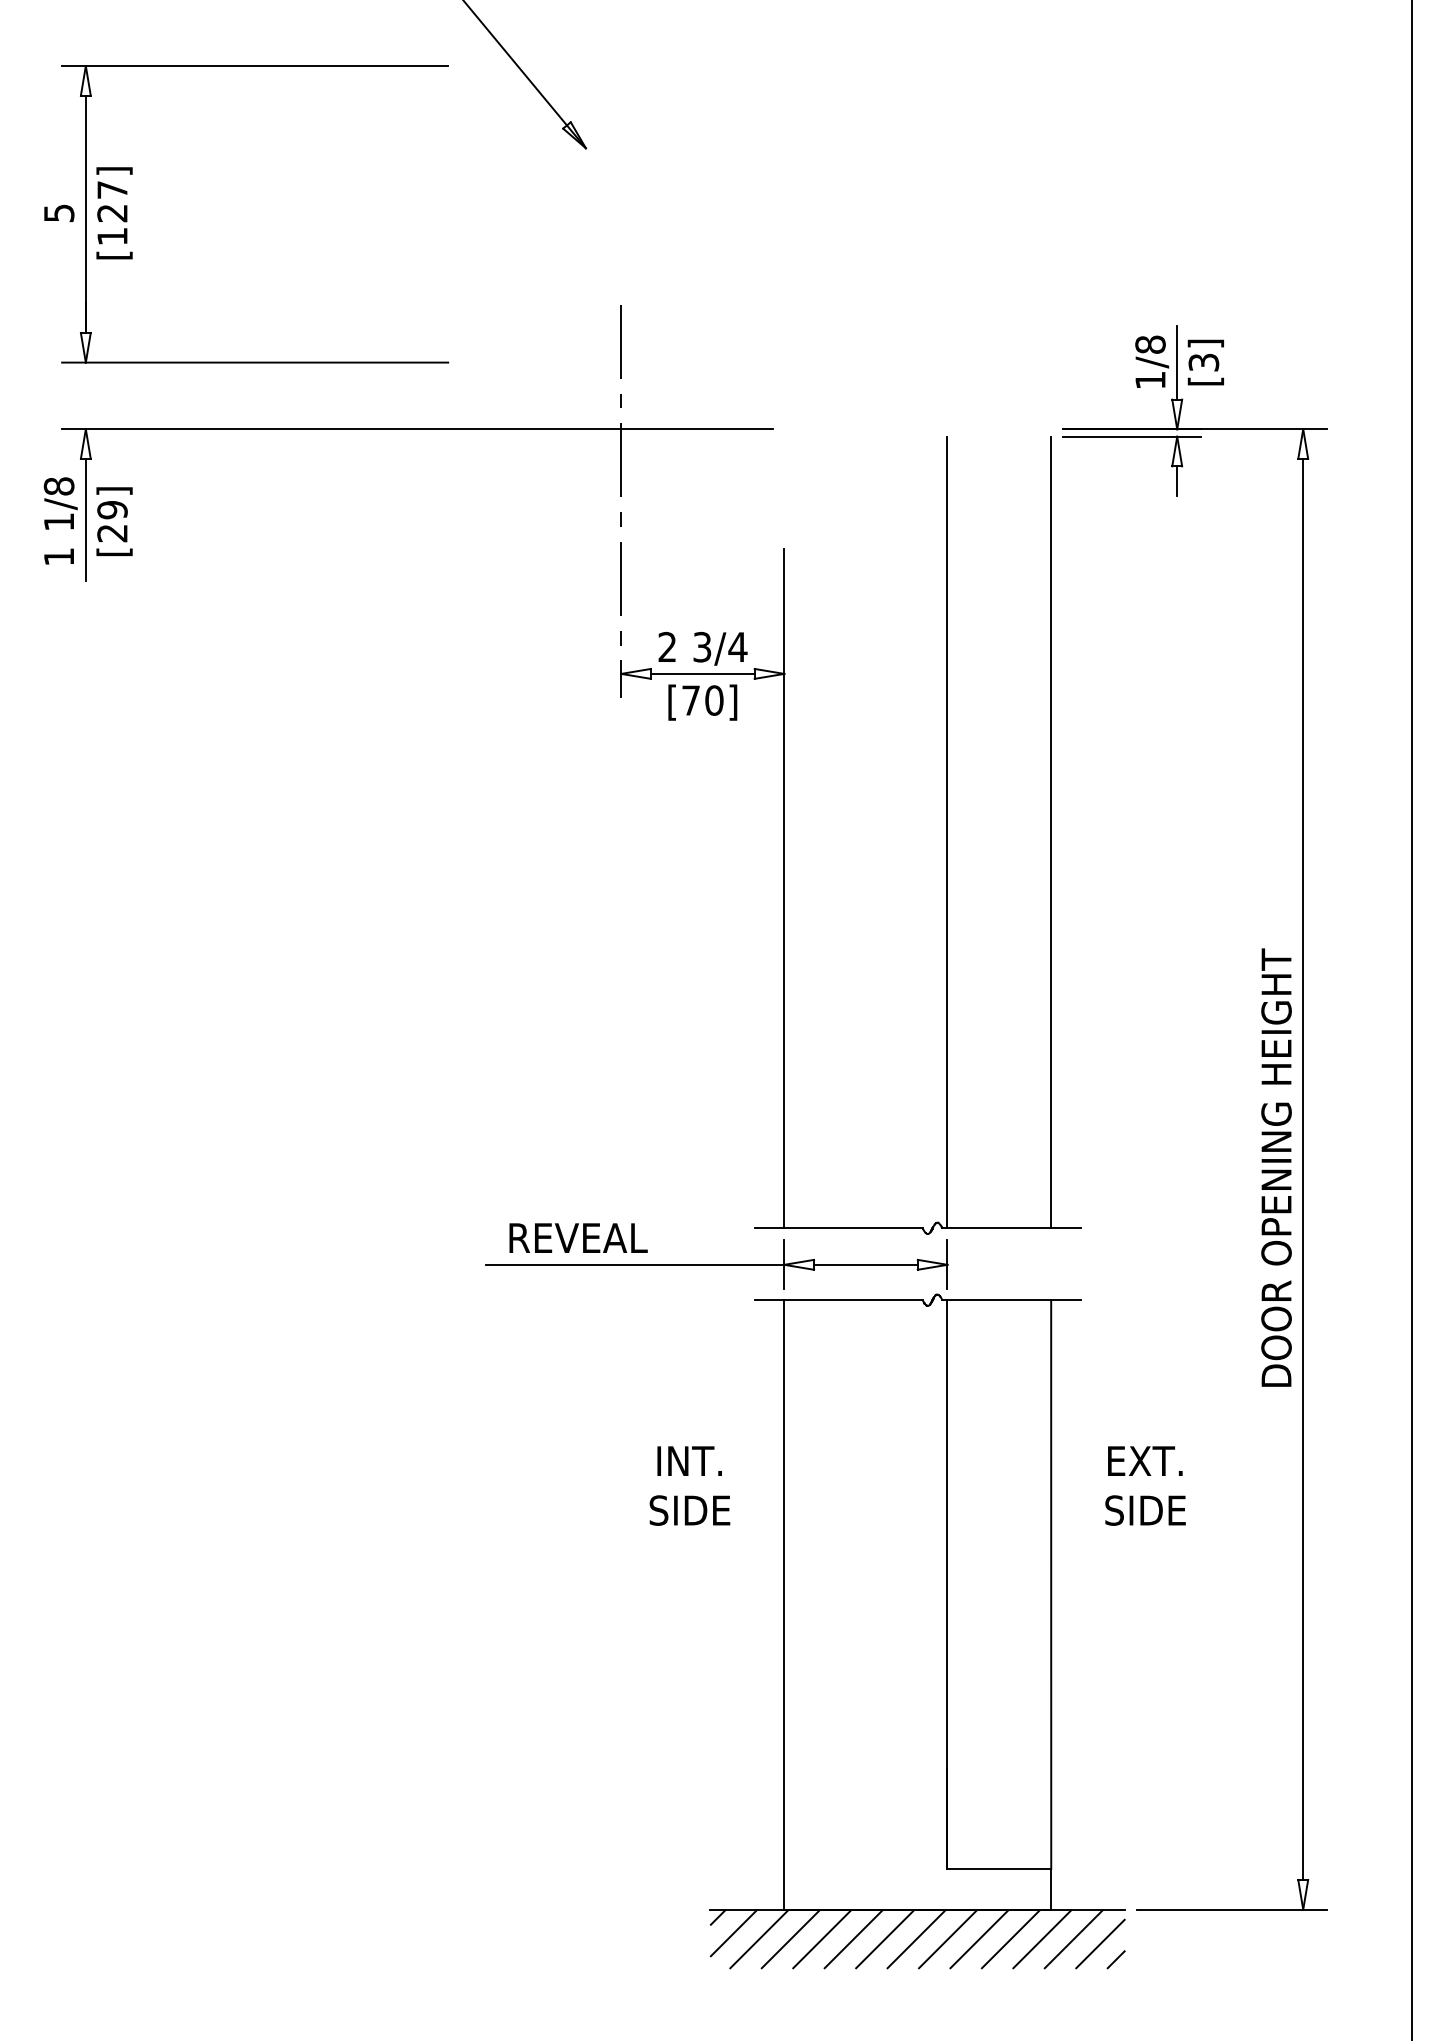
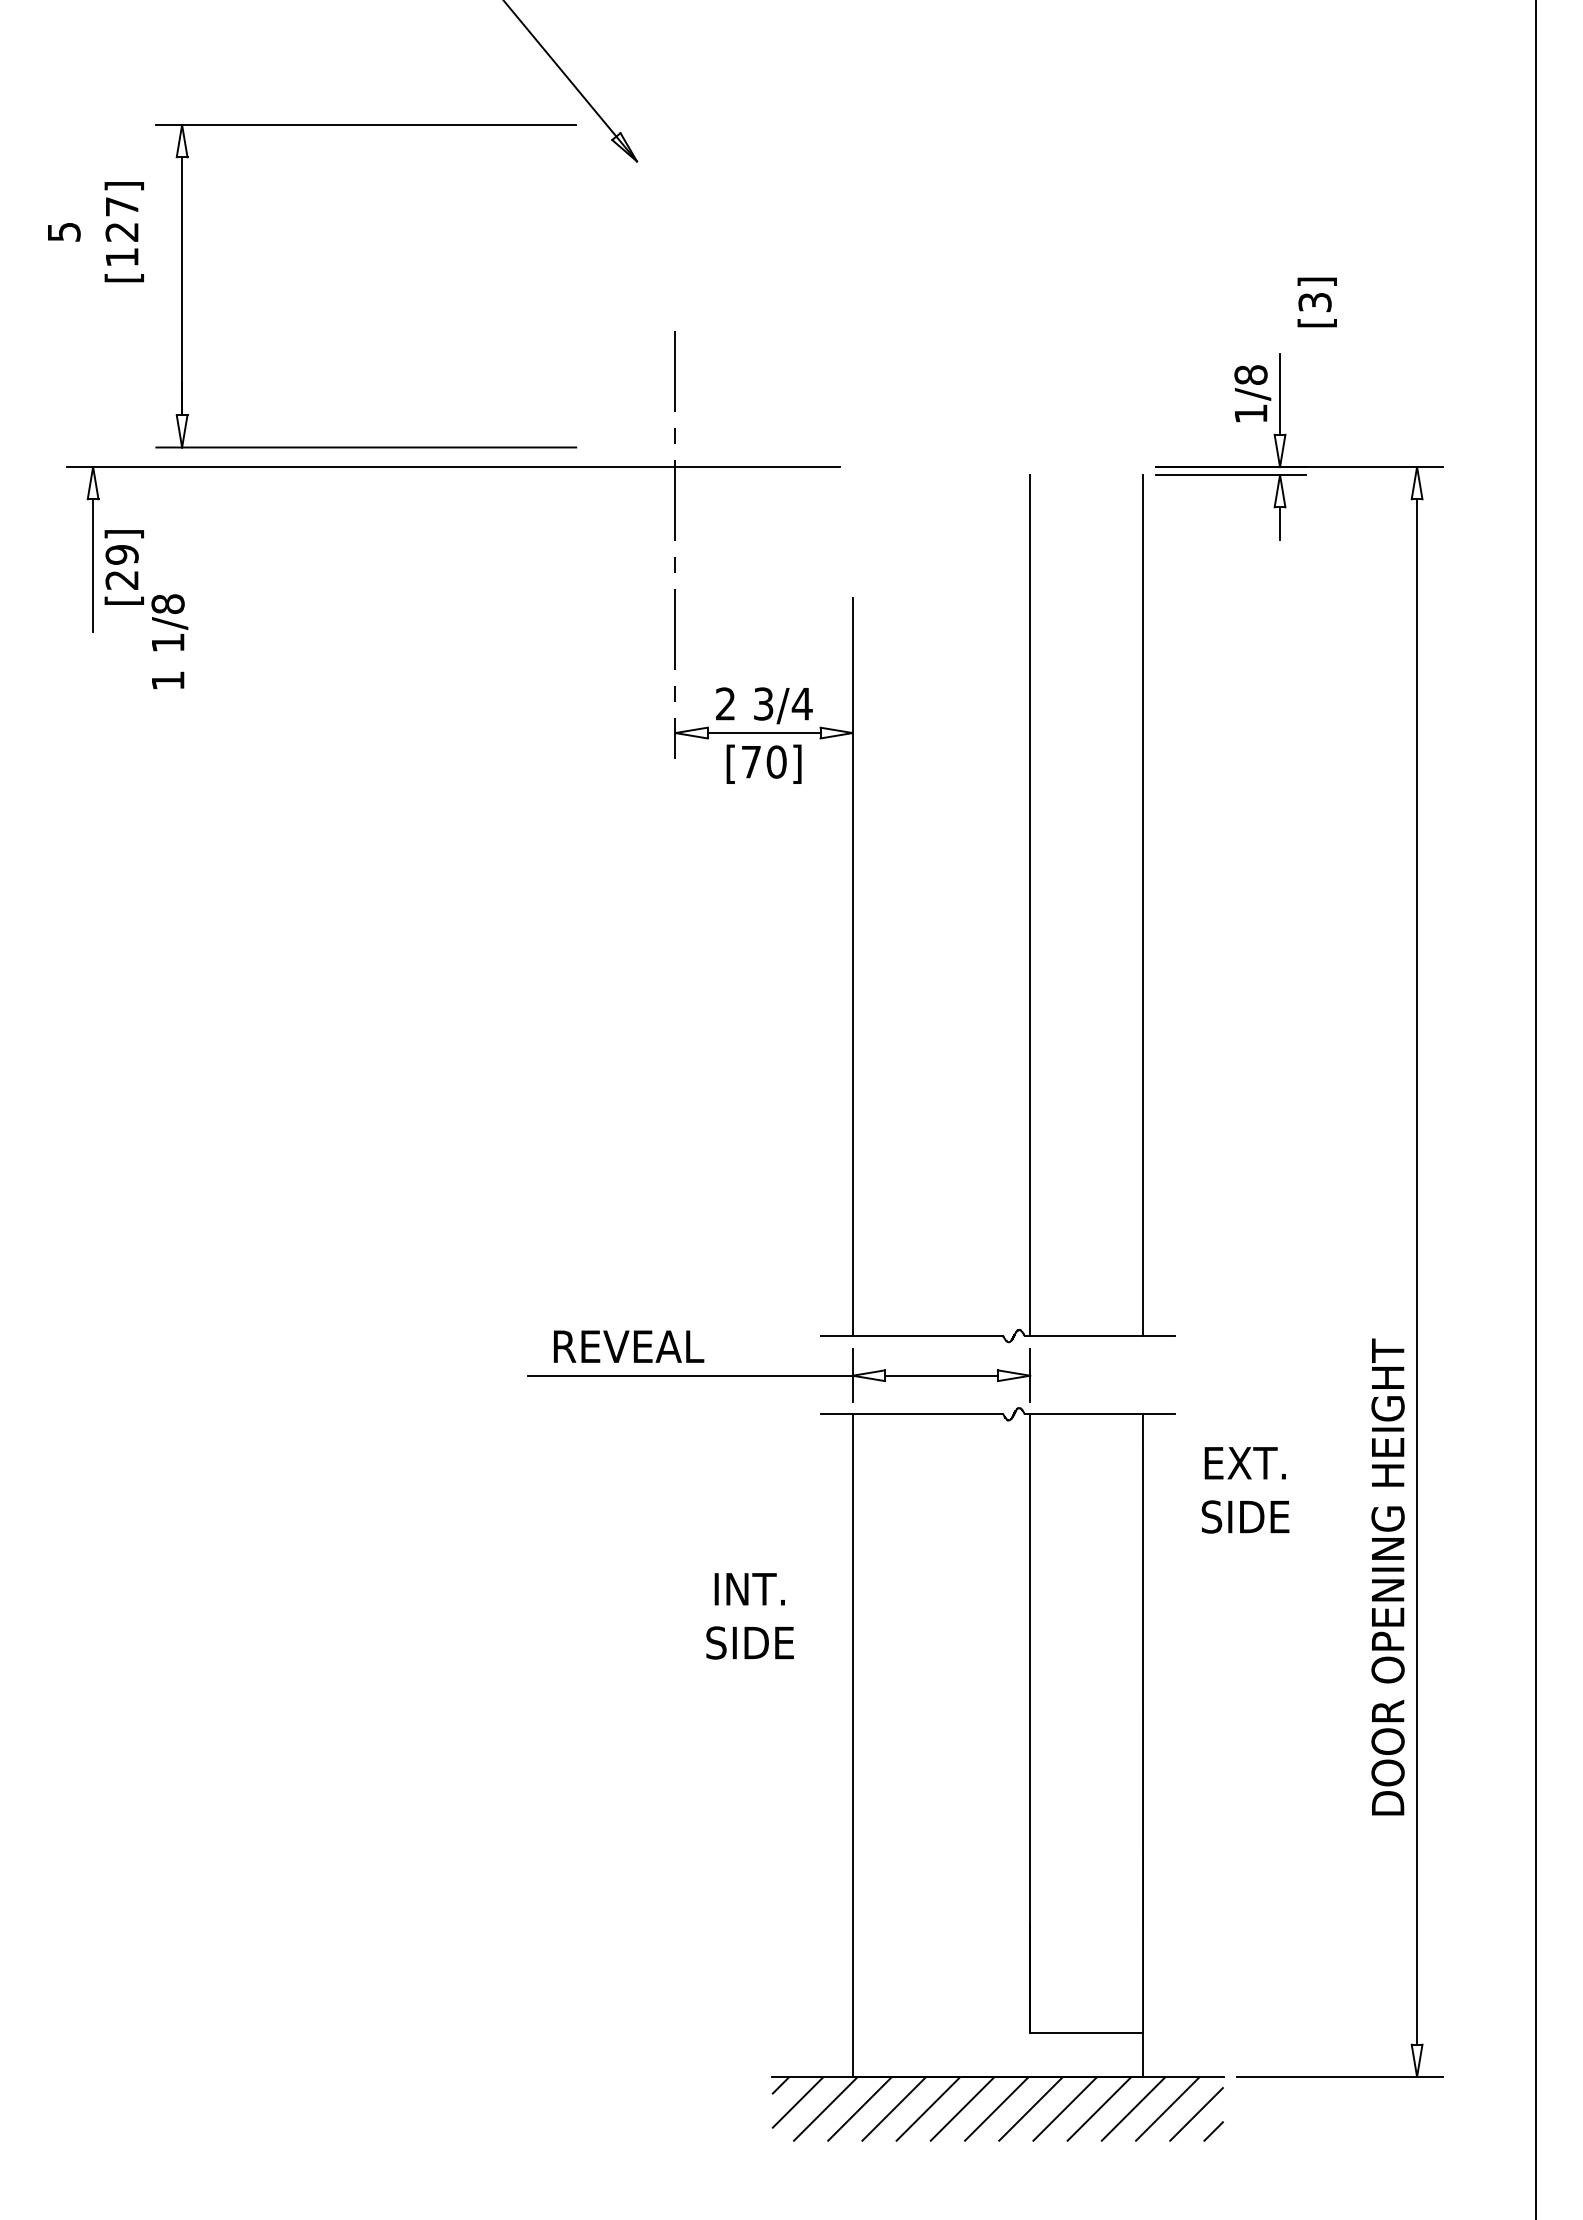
part: (255, 361) -> (366, 446), moved
text: (1205, 362) -> (1316, 302), moved
text: (60, 520) -> (169, 641), moved
text: (1276, 1167) -> (1387, 1576), moved
text: (1145, 1486) -> (1245, 1490), moved

